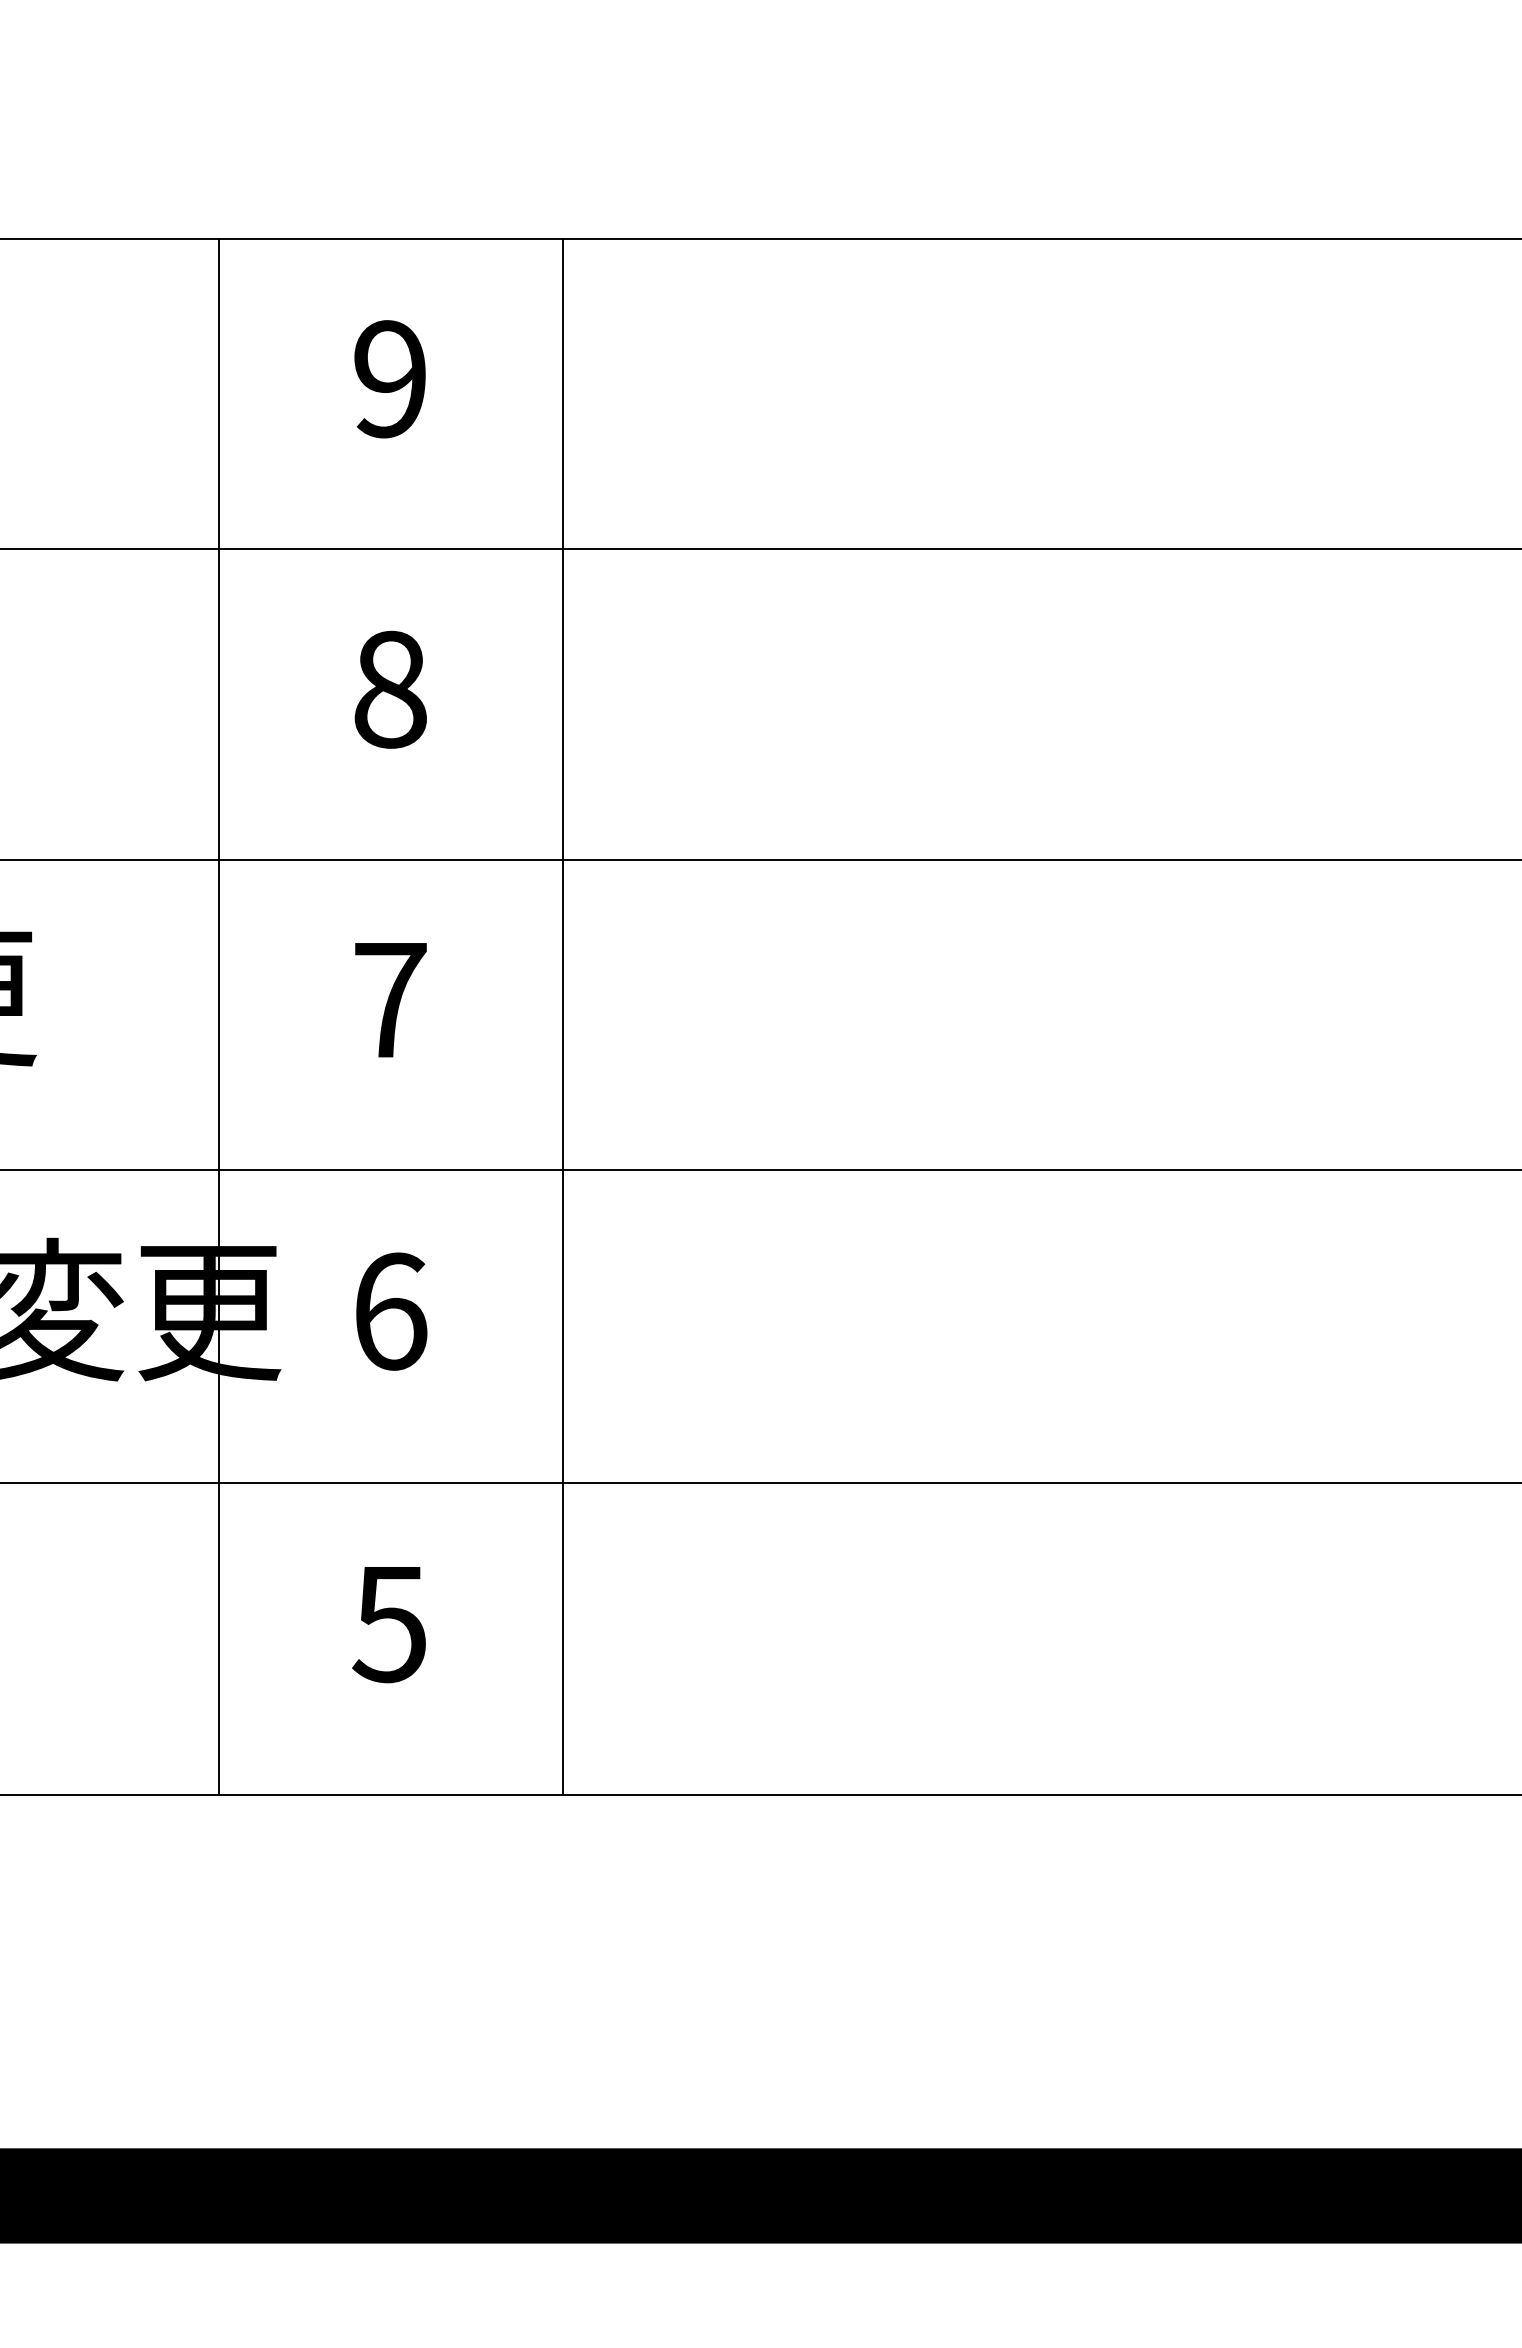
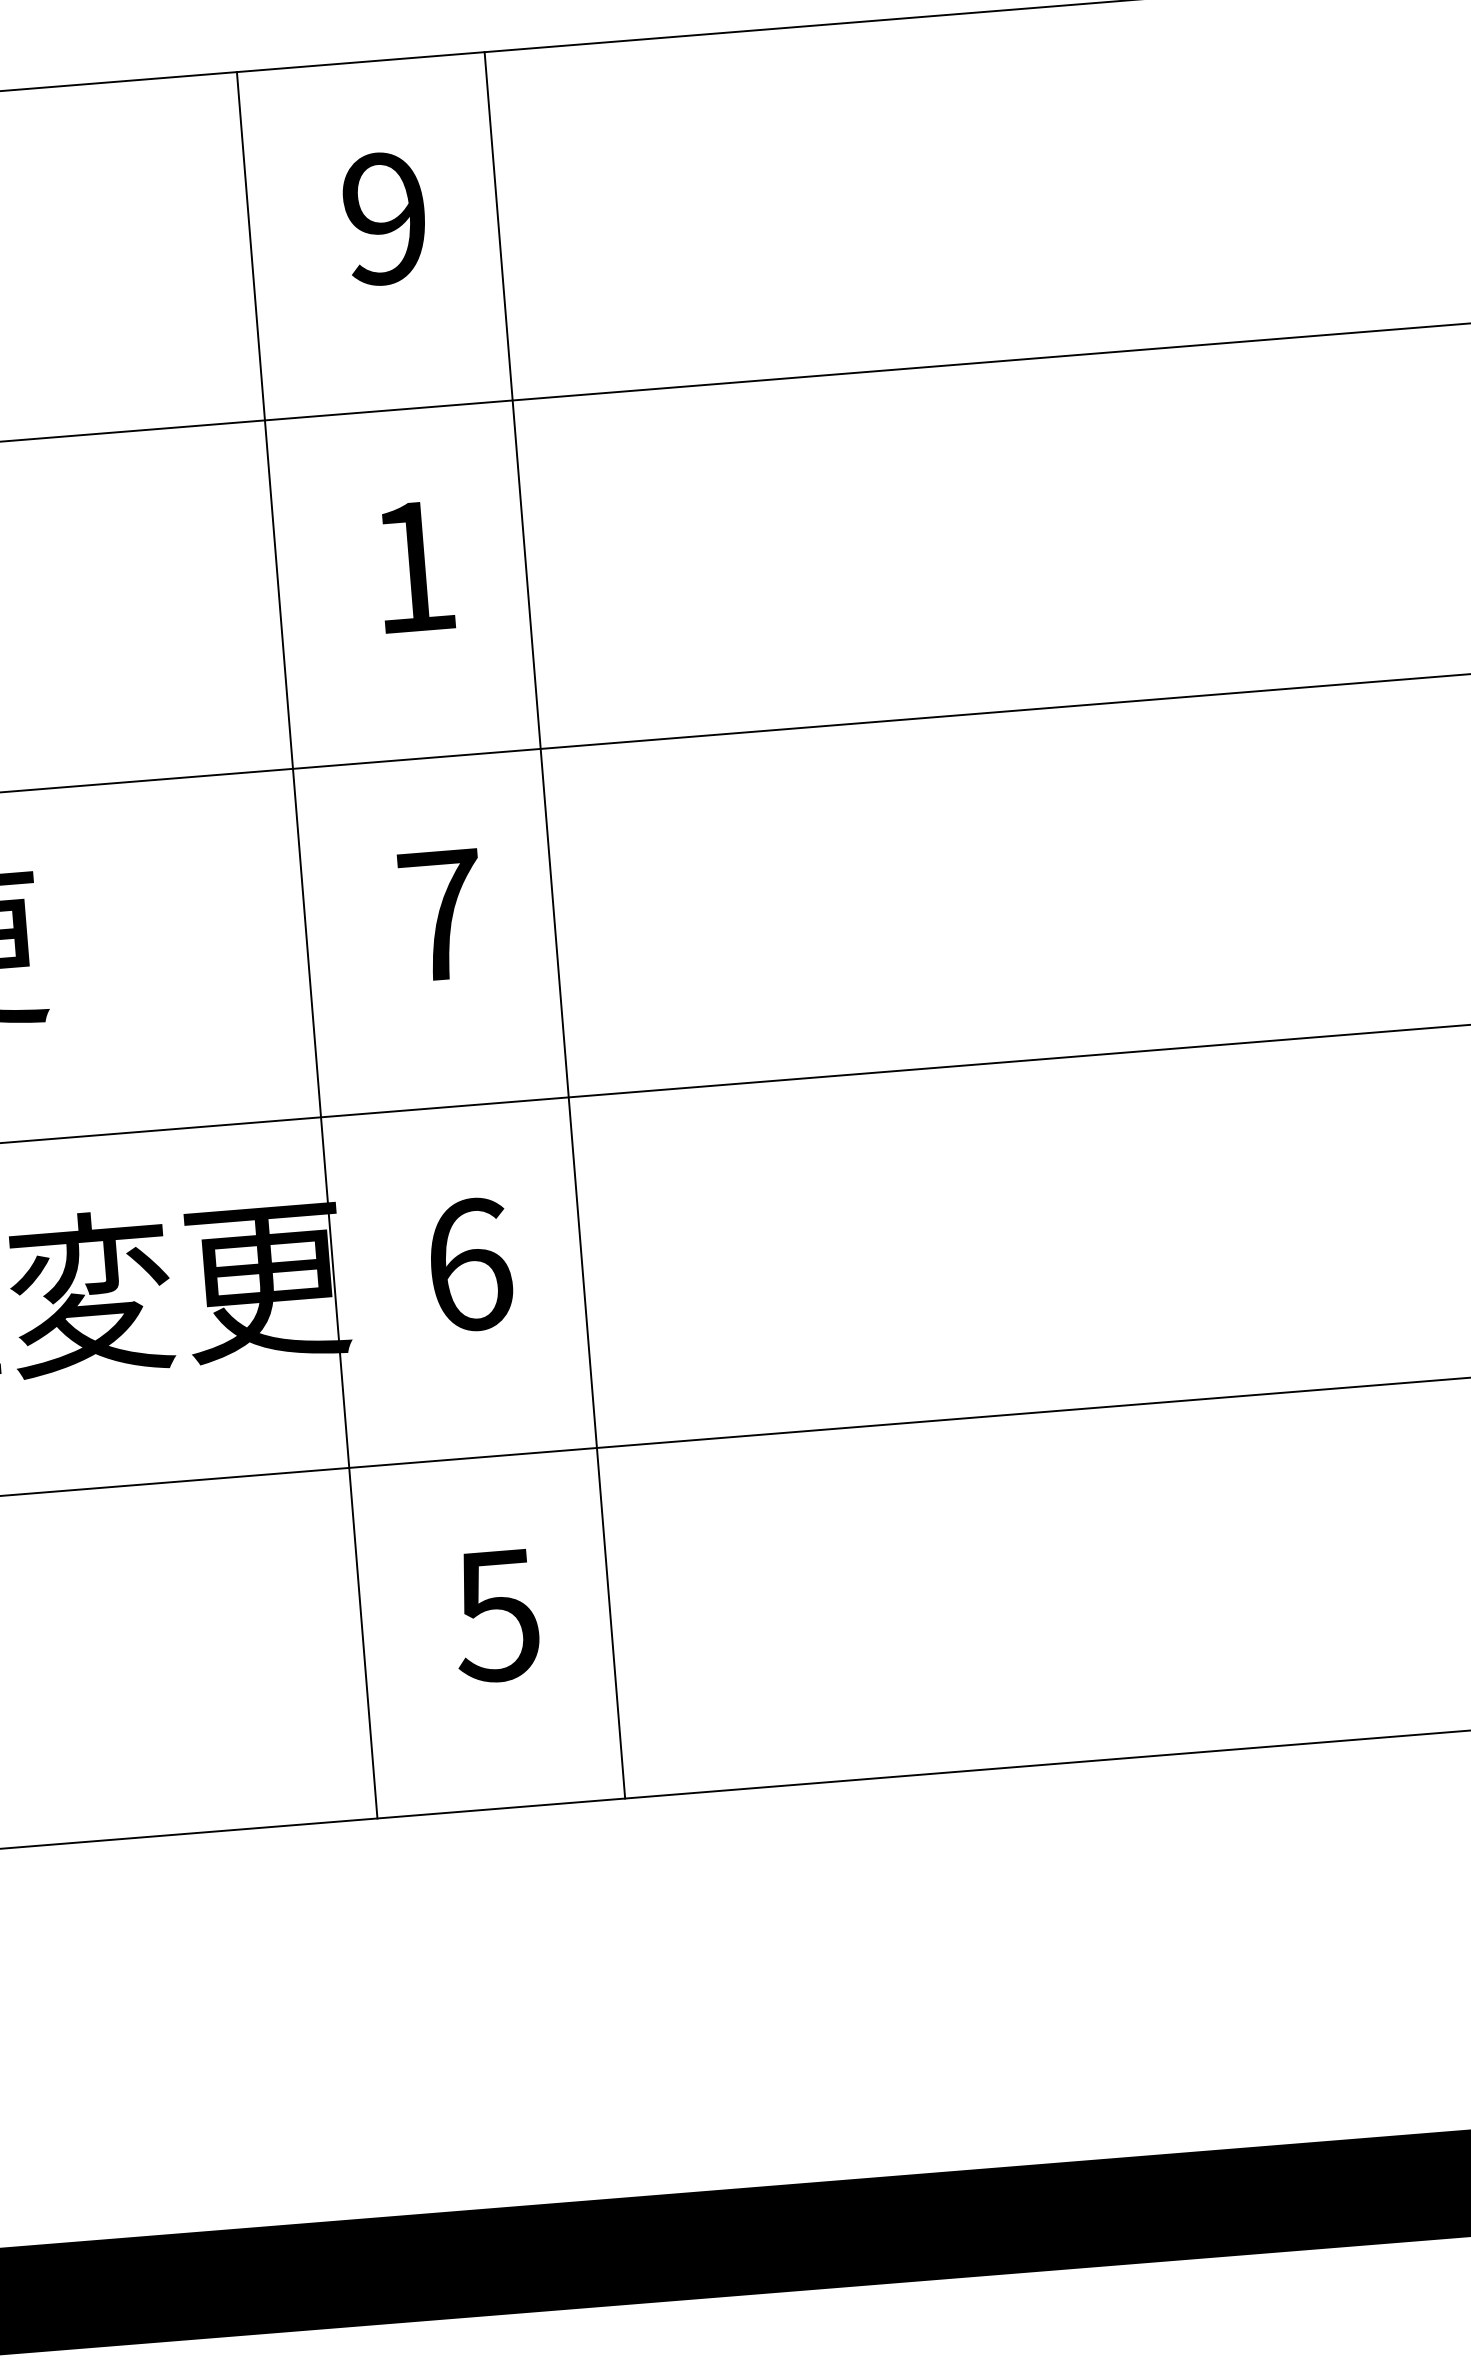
text: (390, 689) -> (413, 566), 8 -> 1
line: (218, 1016) -> (307, 944), moved
line: (563, 1016) -> (555, 924), moved

